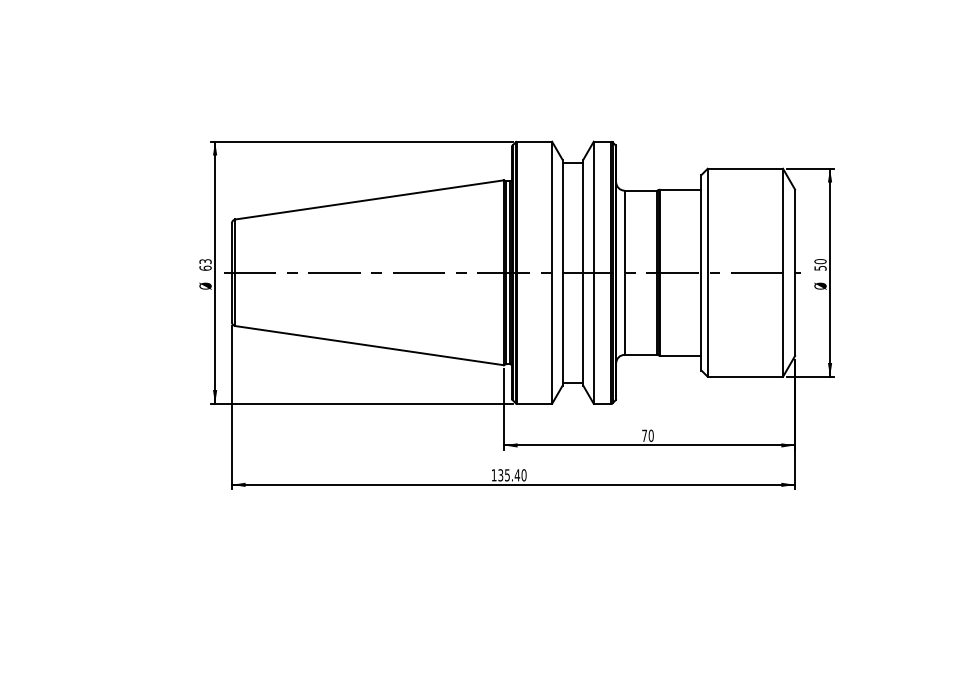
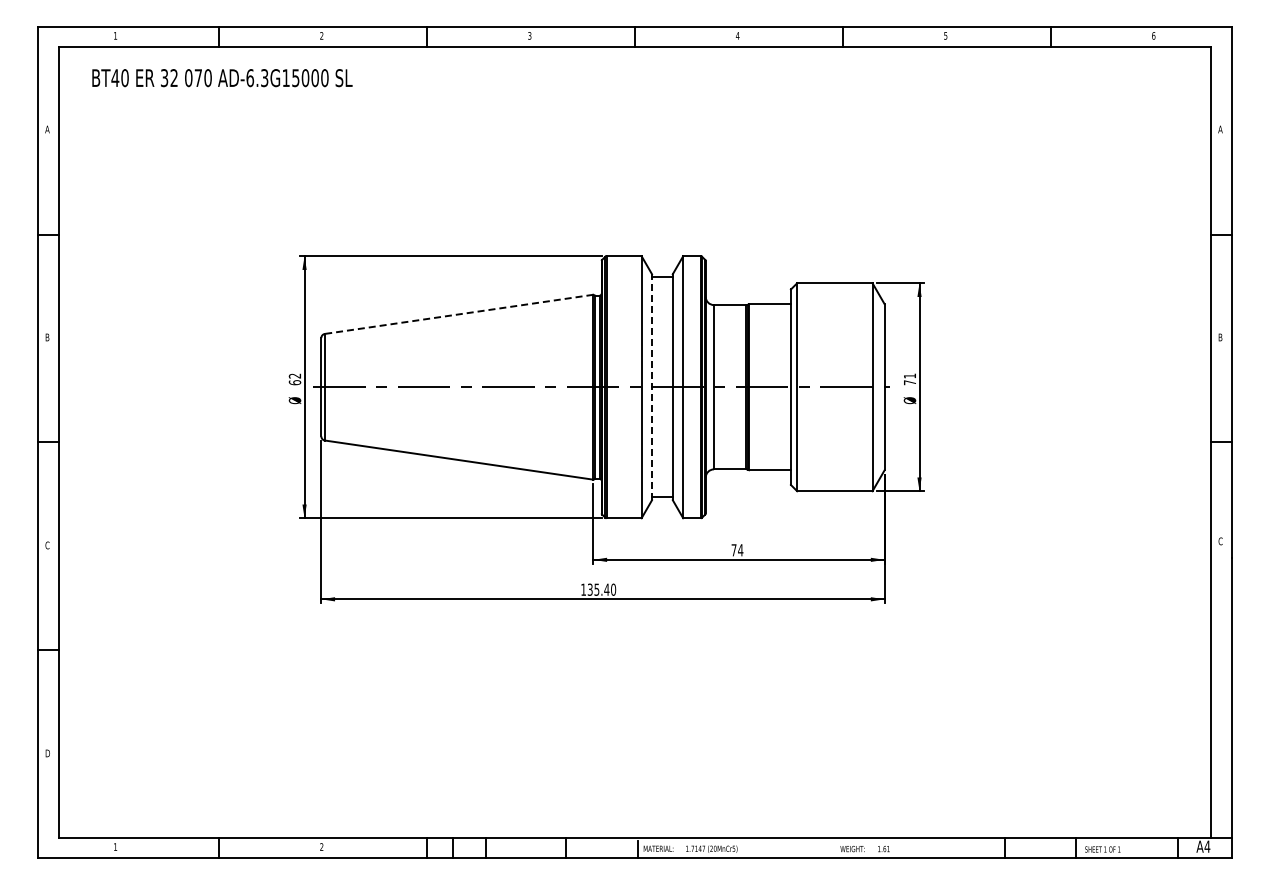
line: (370, 200) -> (459, 314), solid -> dashed
text: (206, 261) -> (295, 375), 63 -> 62
text: (820, 265) -> (909, 379), 50 -> 71
line: (563, 272) -> (652, 386), solid -> dashed
text: (651, 436) -> (740, 550), 70 -> 74

